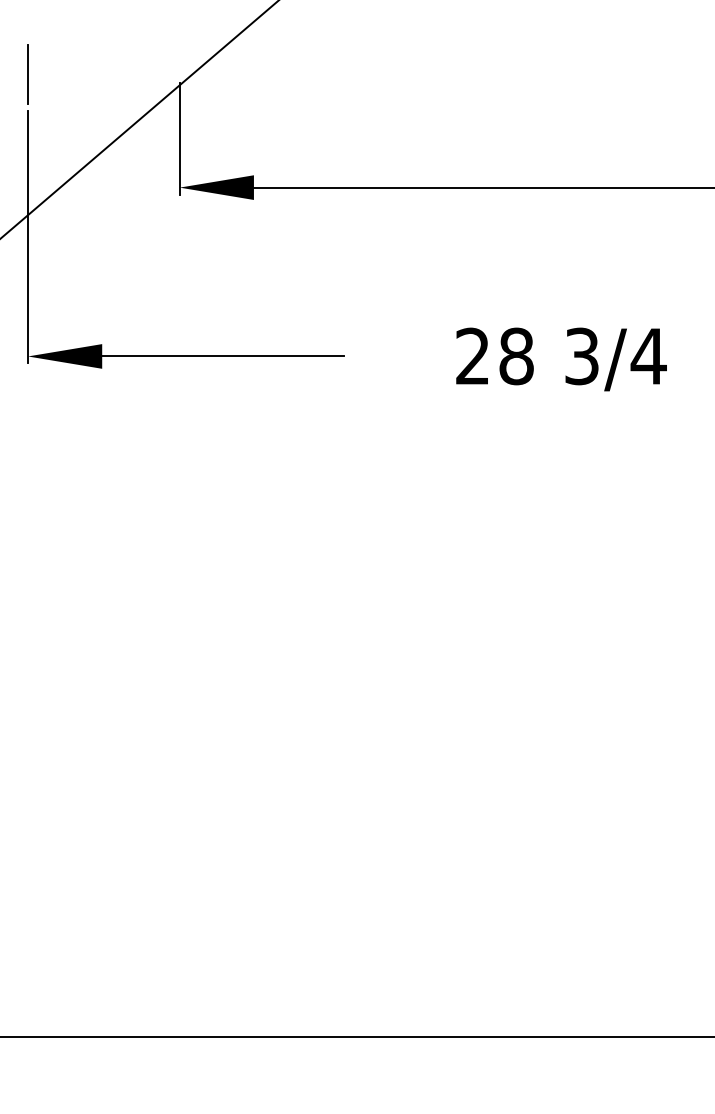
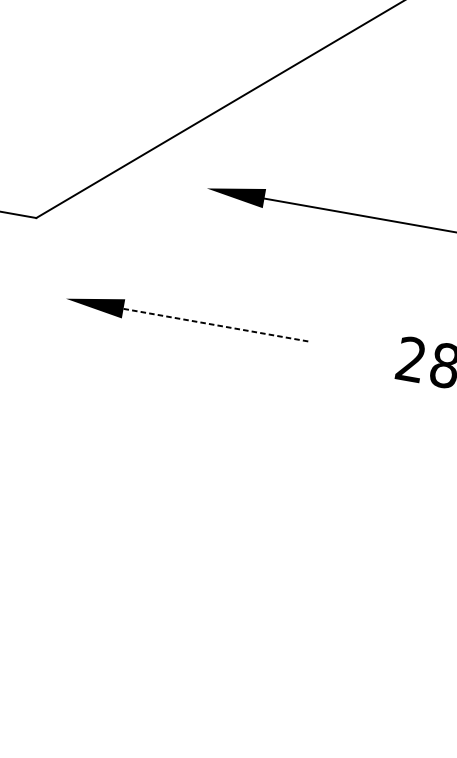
line: (28, 74) -> (104, 79), removed
line: (179, 138) -> (213, 150), removed
line: (28, 237) -> (82, 206), removed
line: (223, 356) -> (217, 325), solid -> dashed

